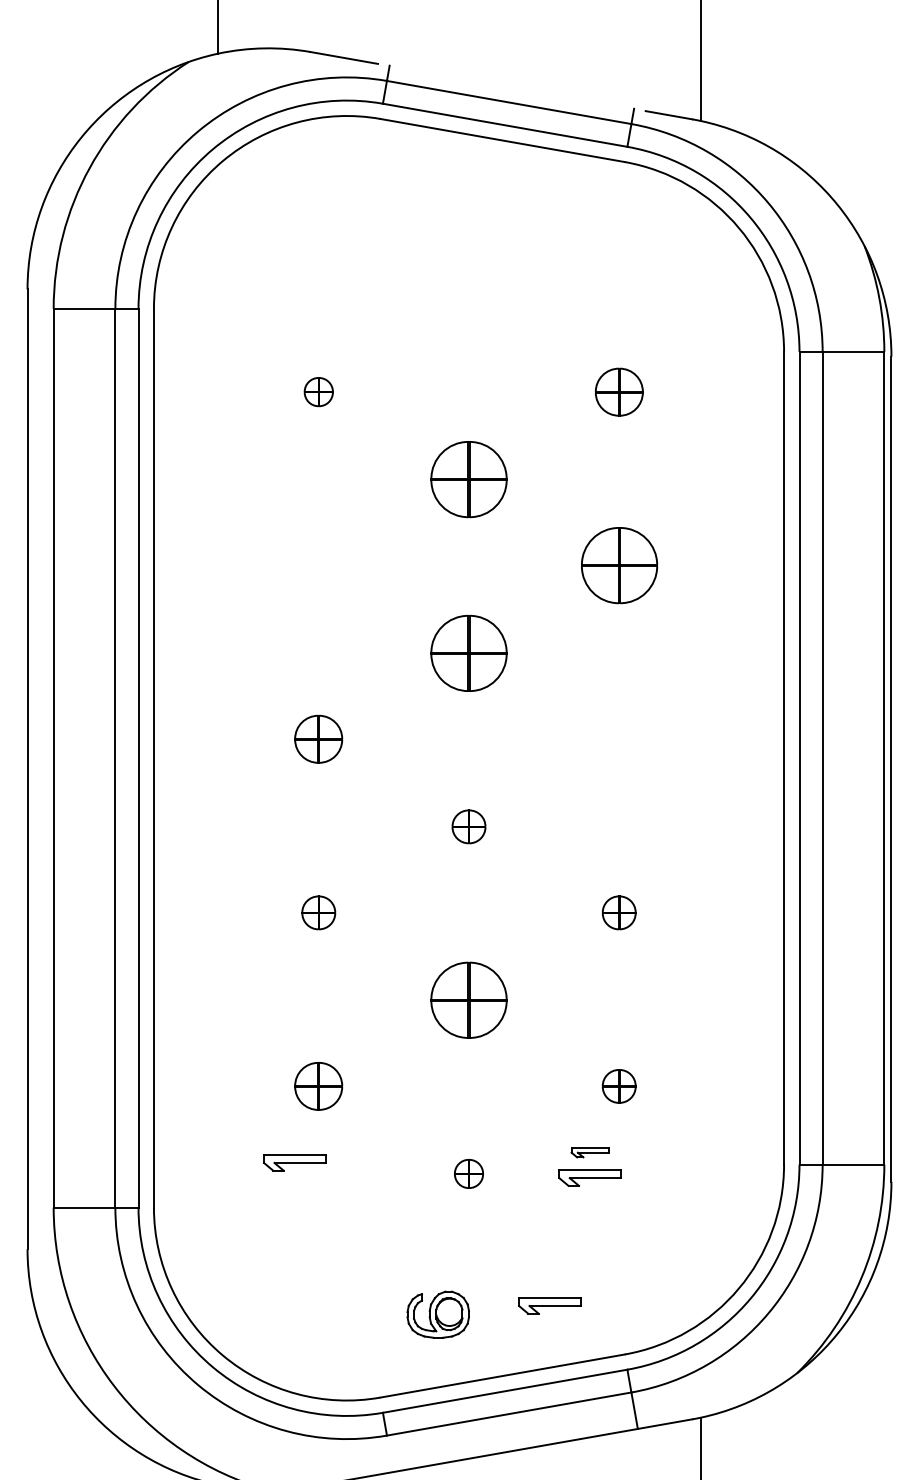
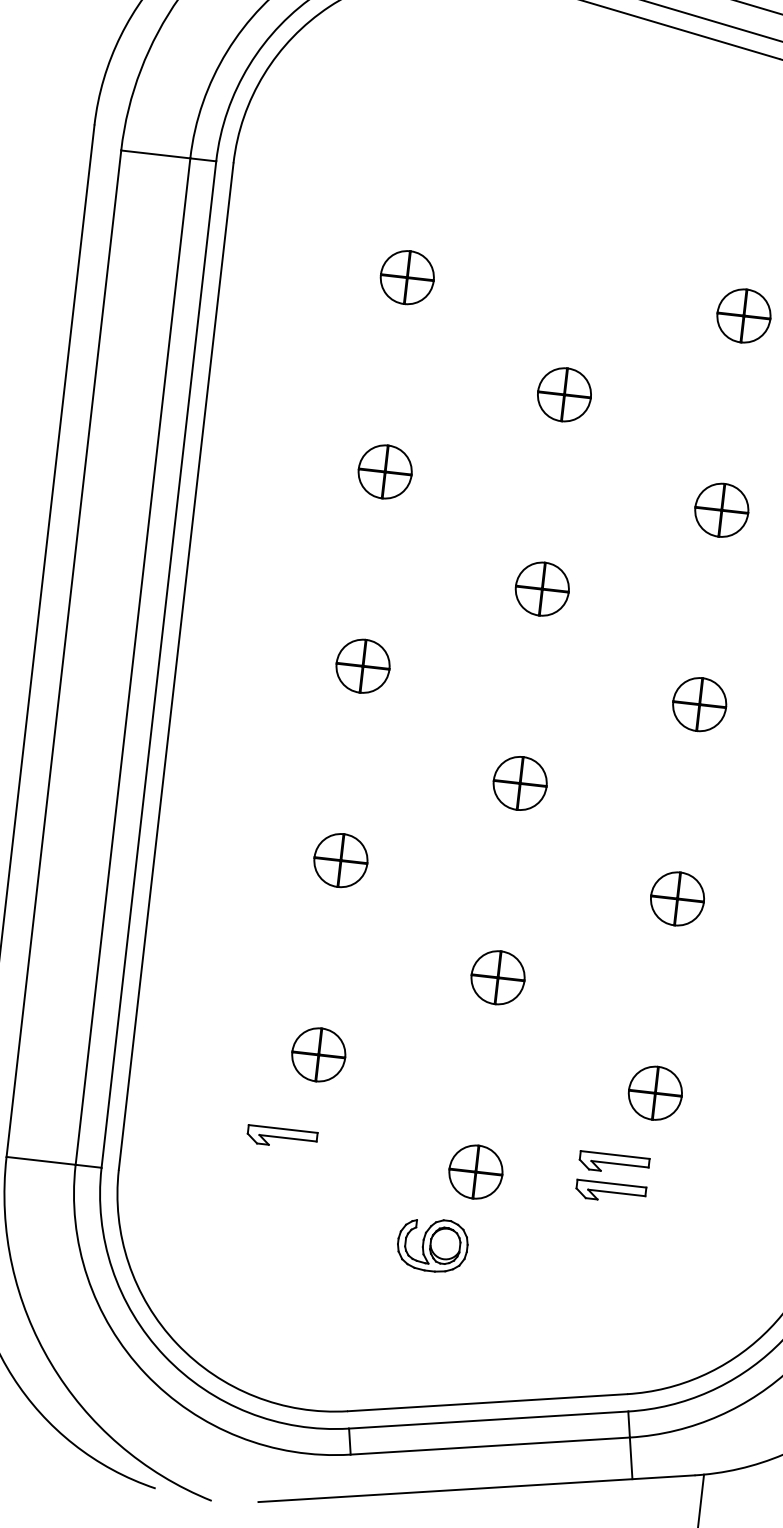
part: (318, 391) -> (407, 276), size x1.67
part: (468, 479) -> (563, 394), size x0.62
part: (318, 565) -> (385, 471), added
part: (618, 565) -> (720, 509), size x0.62
part: (468, 652) -> (541, 588), size x0.62
part: (618, 738) -> (698, 703), added
part: (468, 826) -> (519, 783), size x1.43
part: (318, 912) -> (340, 860), size x1.43
part: (618, 912) -> (676, 898), size x1.43
part: (468, 1000) -> (497, 977), size x0.62
part: (618, 1086) -> (654, 1093), size x1.43
part: (589, 1152) -> (613, 1163), size x1.67
part: (468, 1173) -> (475, 1171), size x1.67
part: (549, 1305) -> (549, 1329), removed
part: (437, 1314) -> (431, 1244), moved

